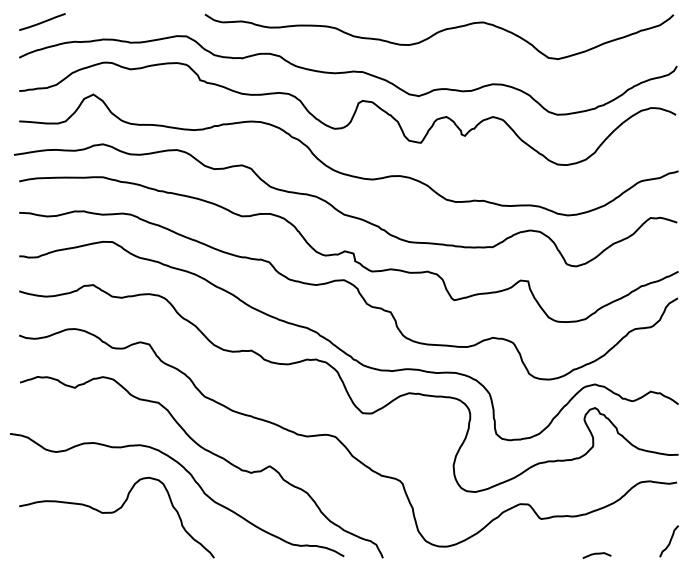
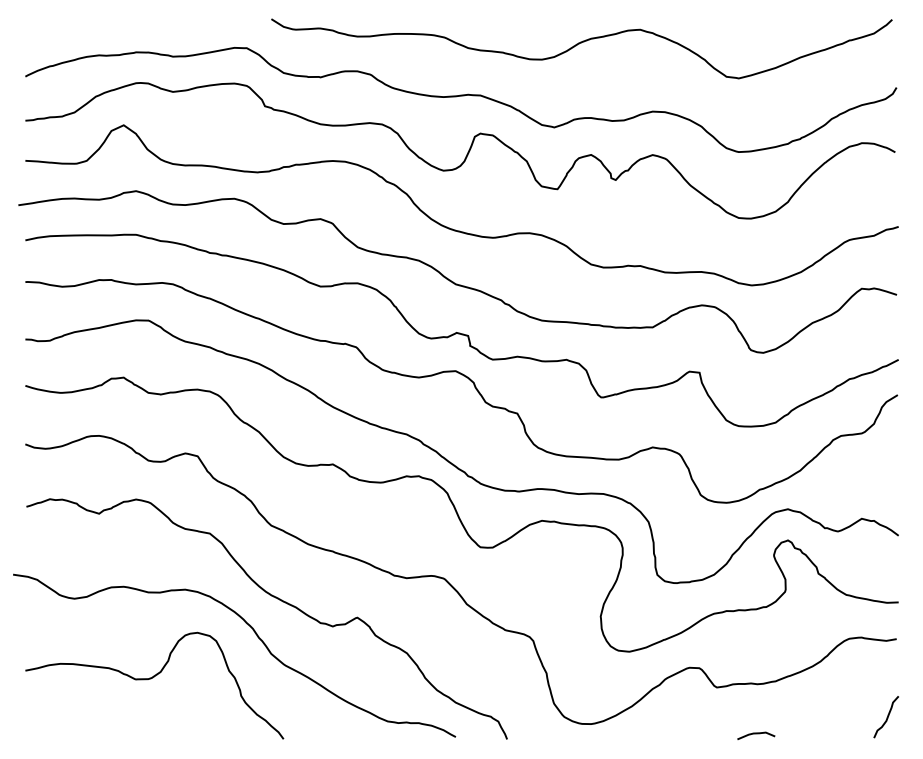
line: (42, 21) -> (56, 28), removed
curve: (596, 554) -> (755, 734), moved

